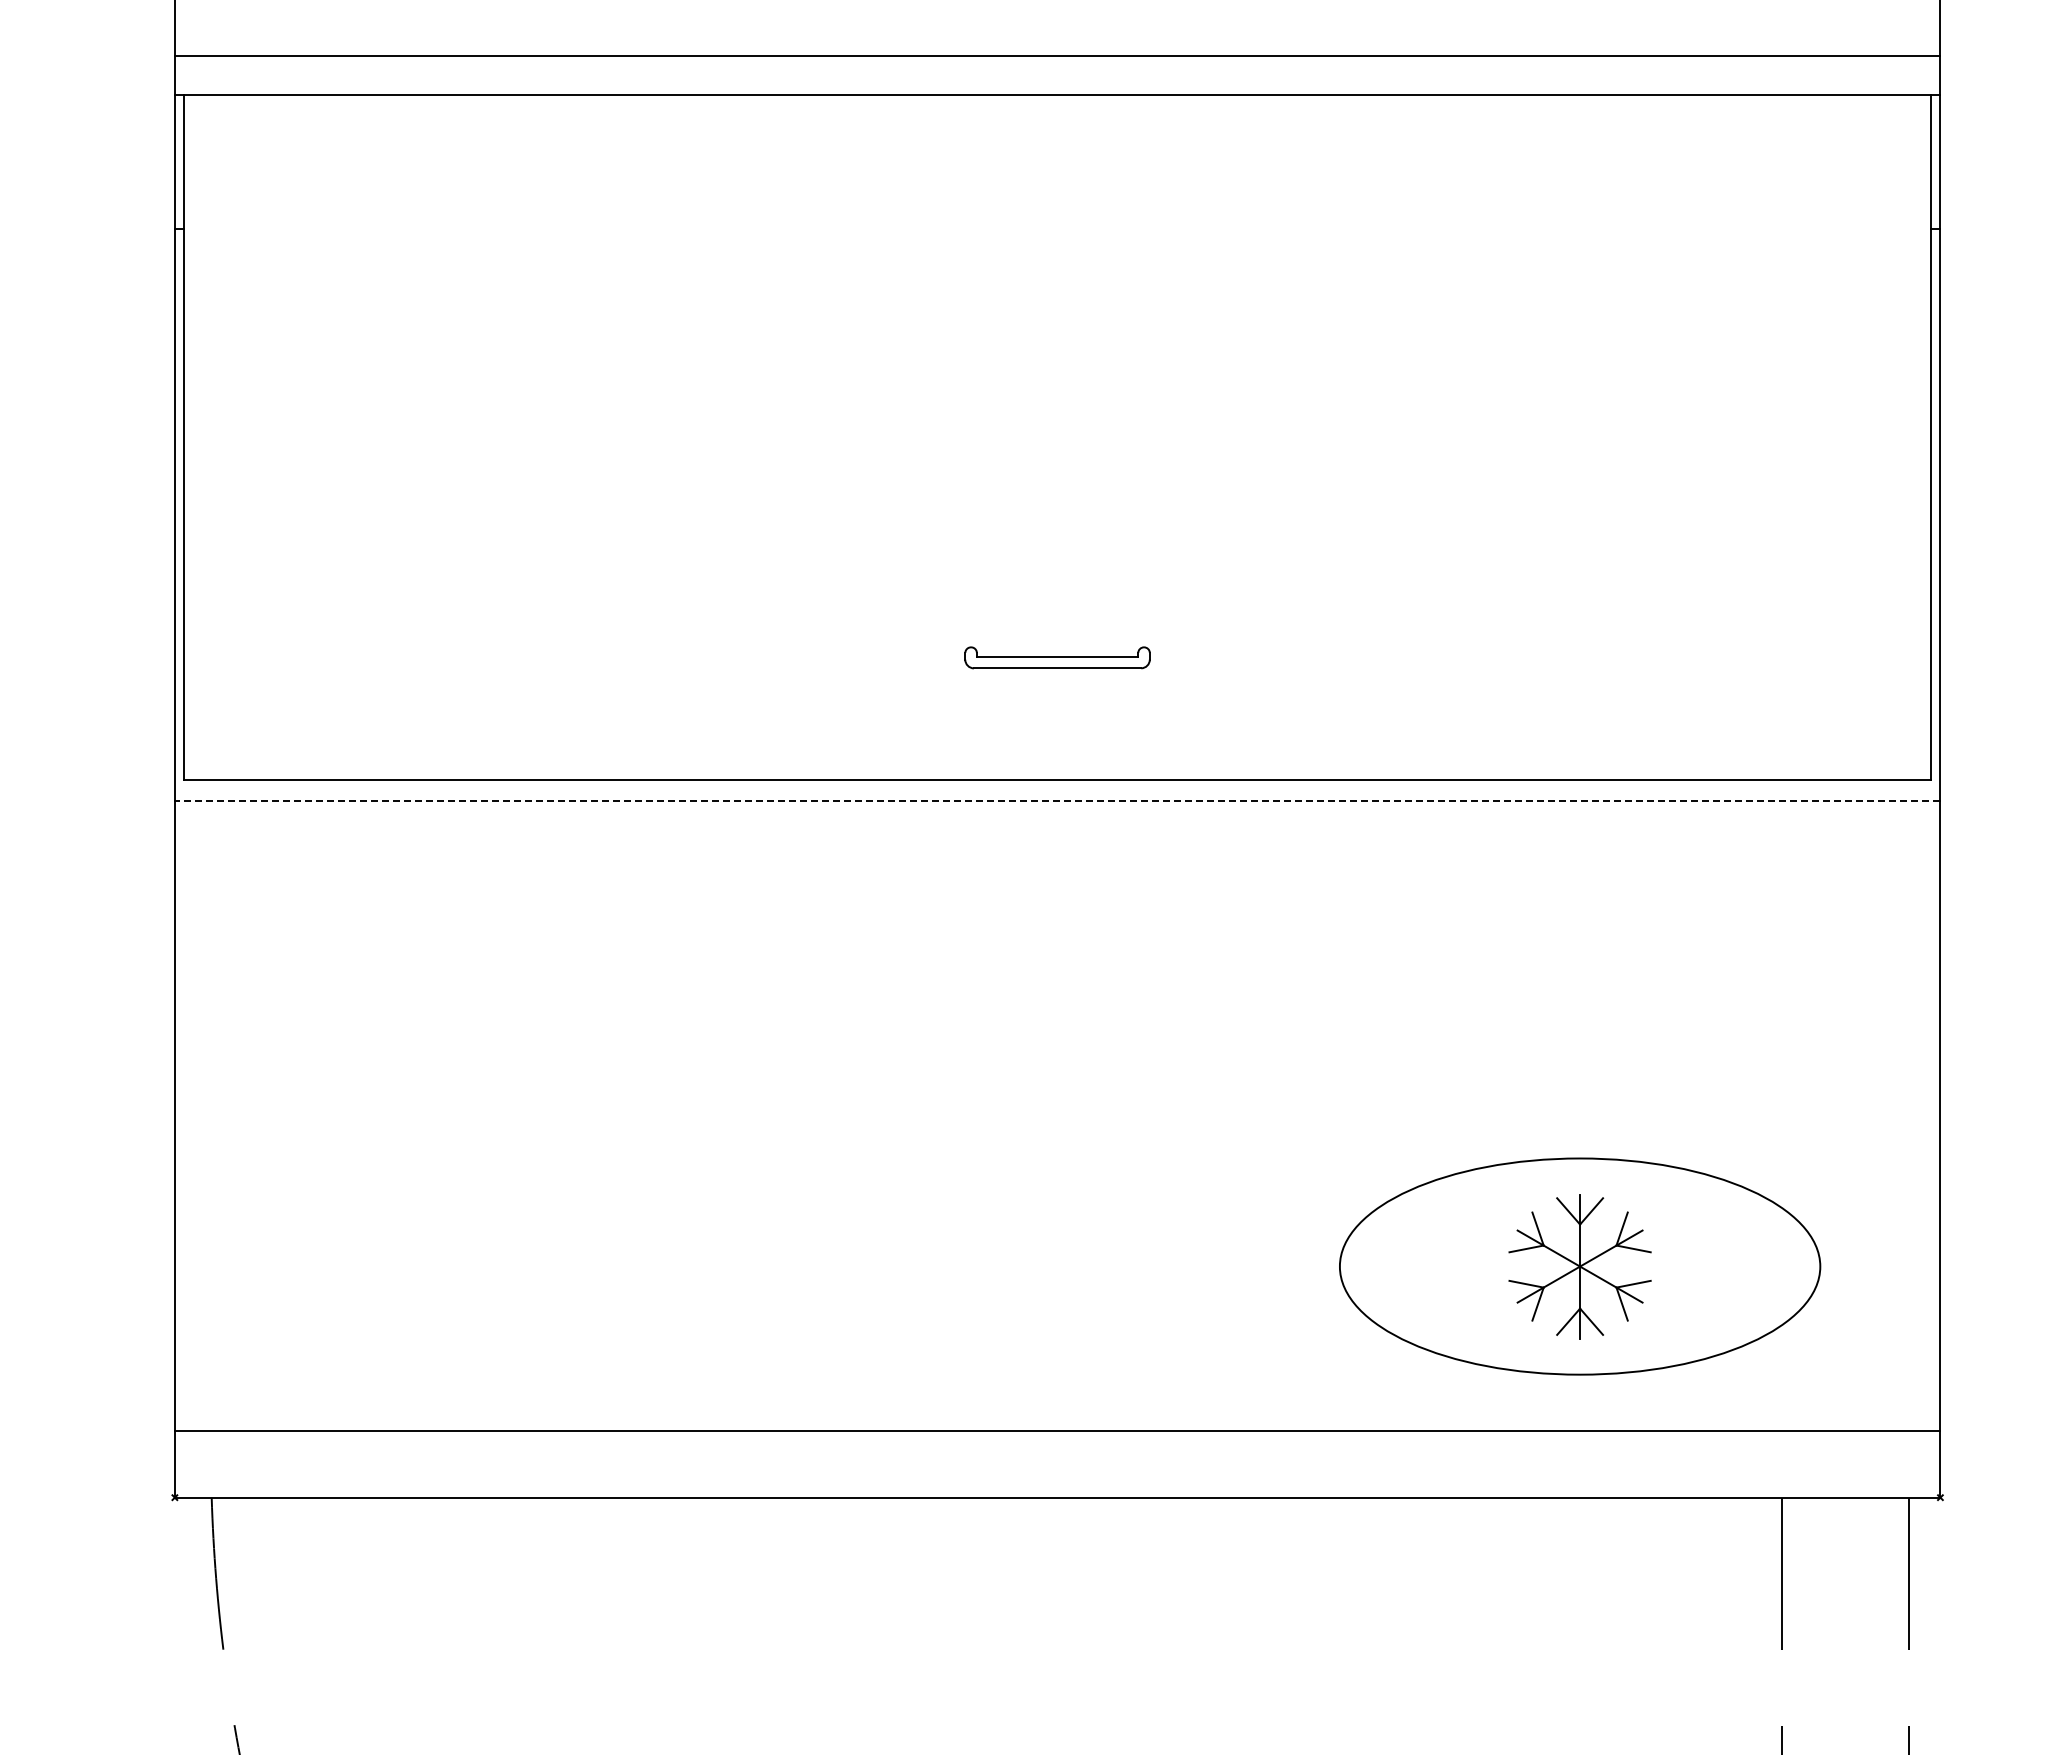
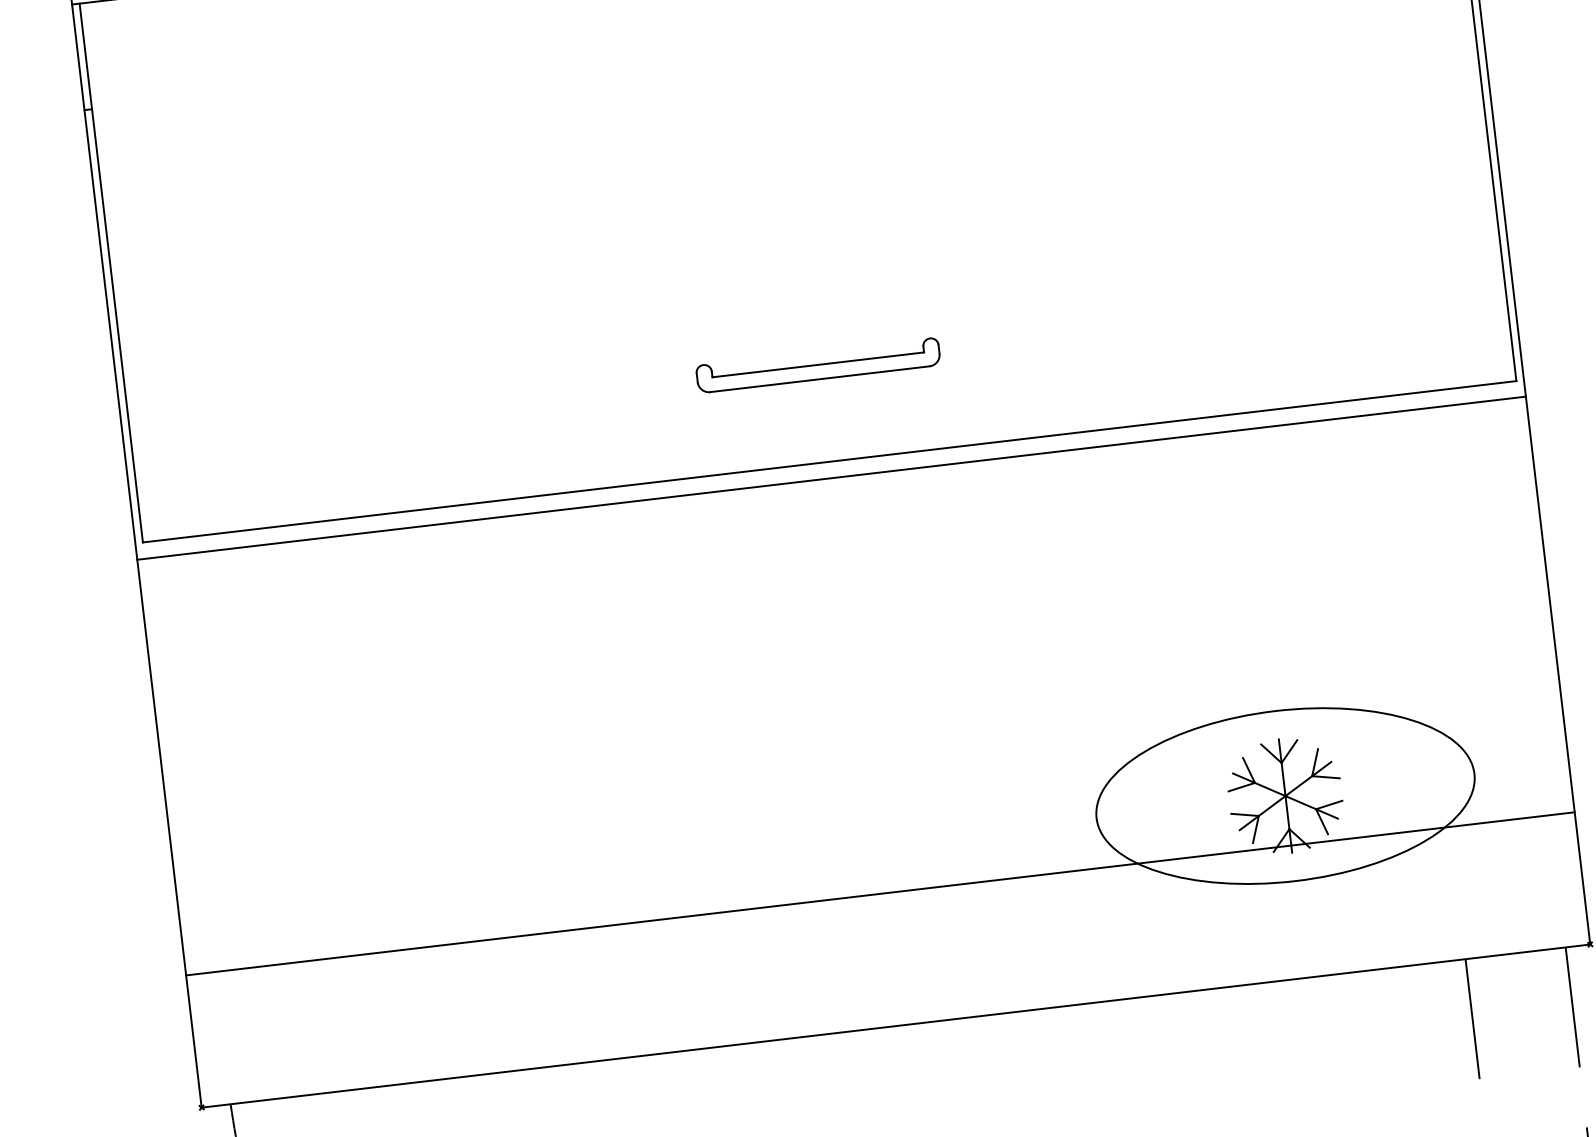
part: (1057, 657) -> (818, 365), size x1.67
line: (1057, 801) -> (831, 478), dashed -> solid
line: (1057, 1430) -> (880, 893), moved

